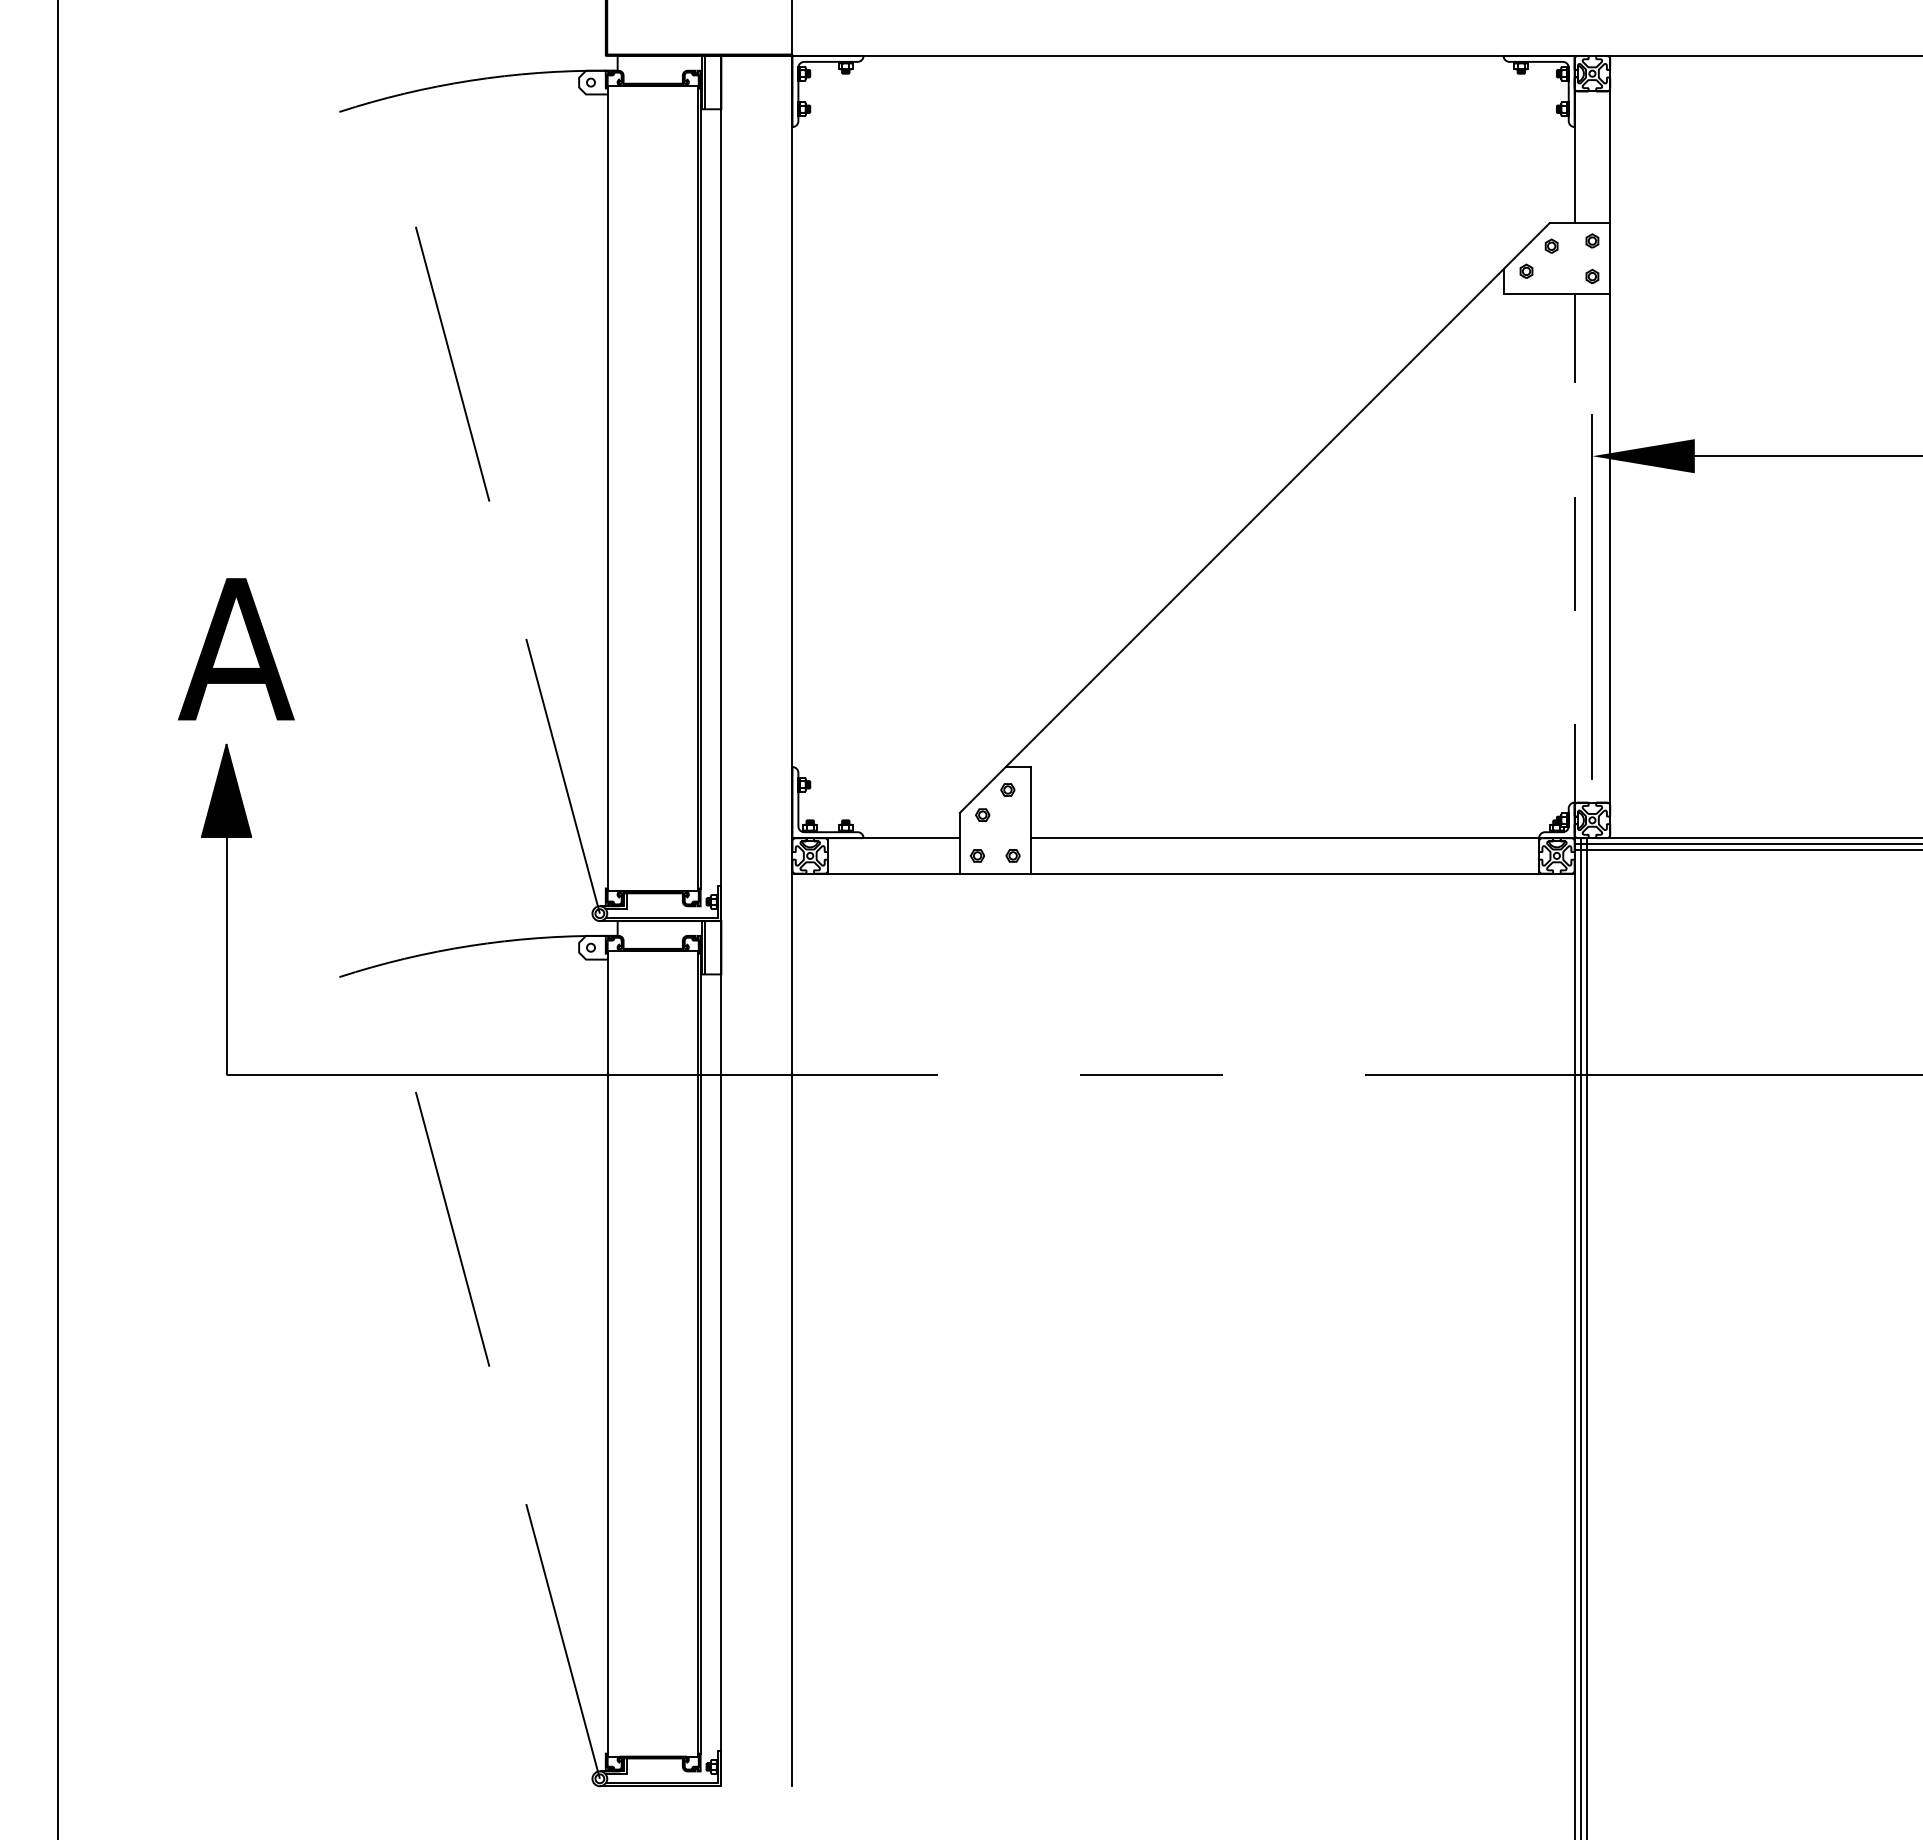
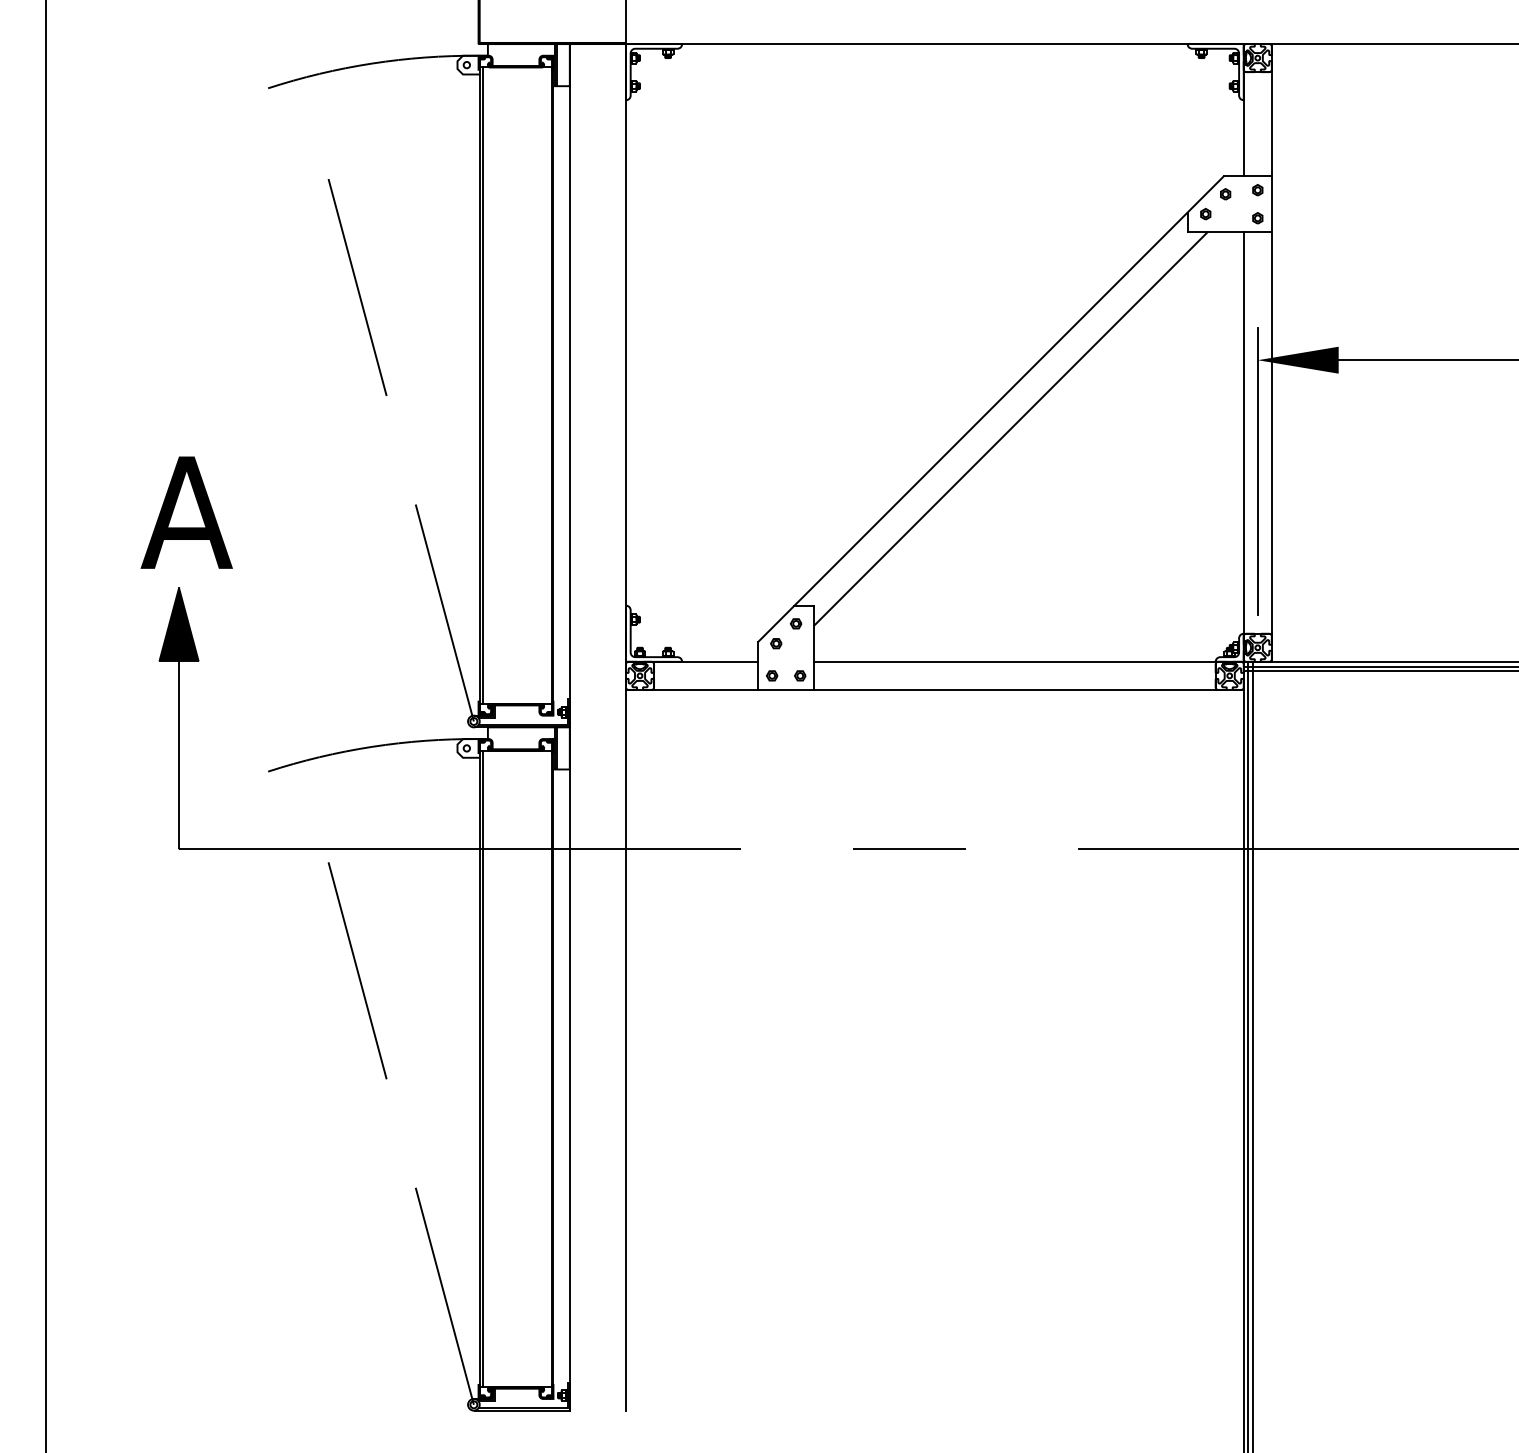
line: (611, 488) -> (483, 385), added
line: (1279, 543) -> (1010, 429), added
line: (1574, 566) -> (1243, 447), dashed -> solid
line: (611, 1353) -> (483, 1068), added

